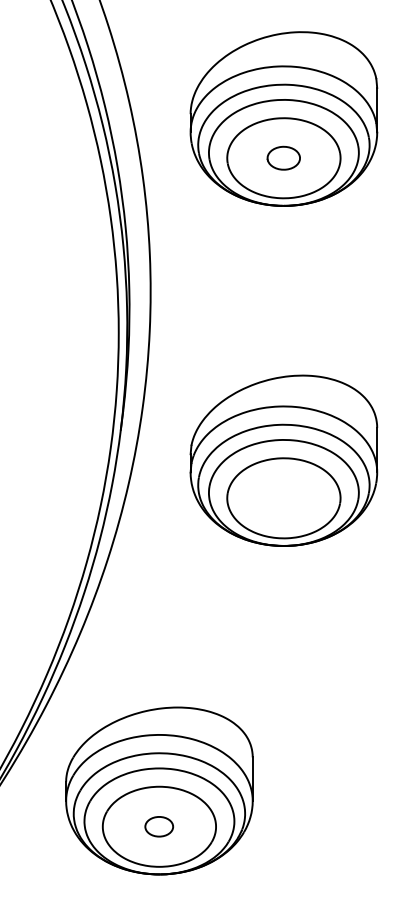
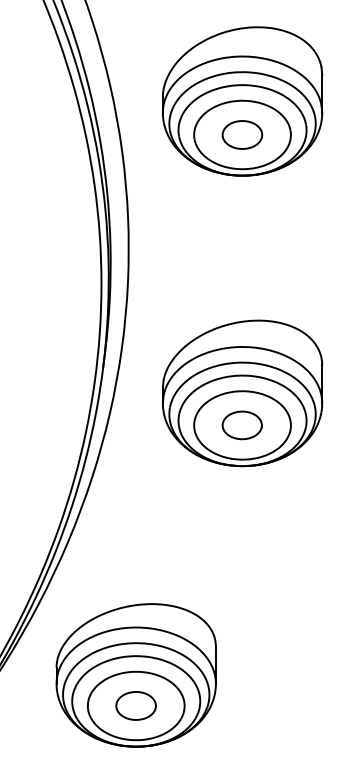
part: (283, 157) -> (242, 134), size x1.43
part: (282, 498) -> (241, 425), added
part: (158, 826) -> (135, 705), size x1.67

